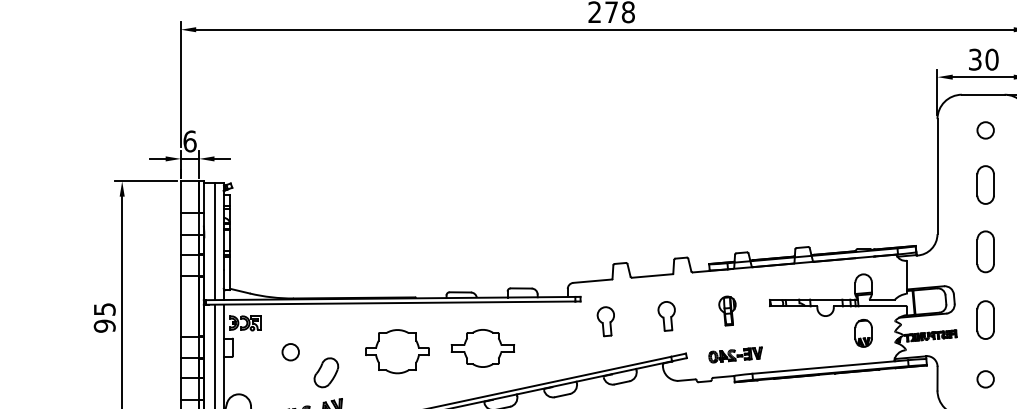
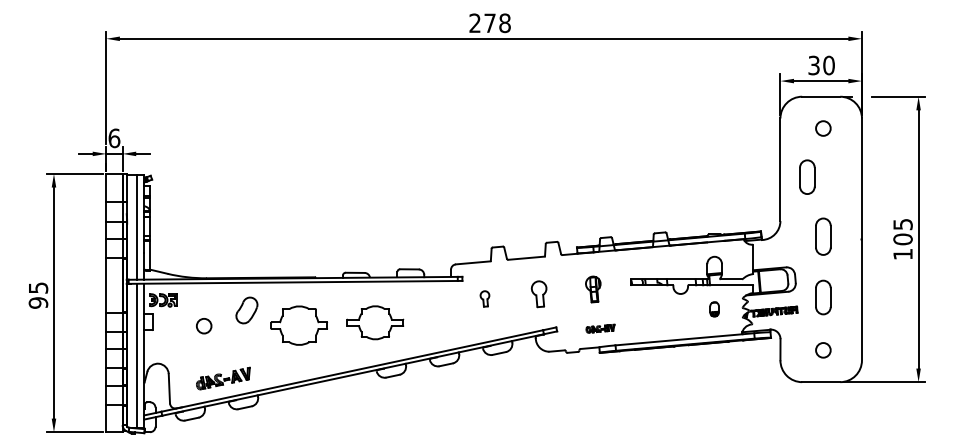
part: (985, 184) -> (807, 176), moved
part: (605, 321) -> (484, 298), size x0.6
part: (863, 333) -> (714, 309), size x0.6
part: (735, 354) -> (600, 328), size x0.6
part: (325, 372) -> (246, 310), moved

